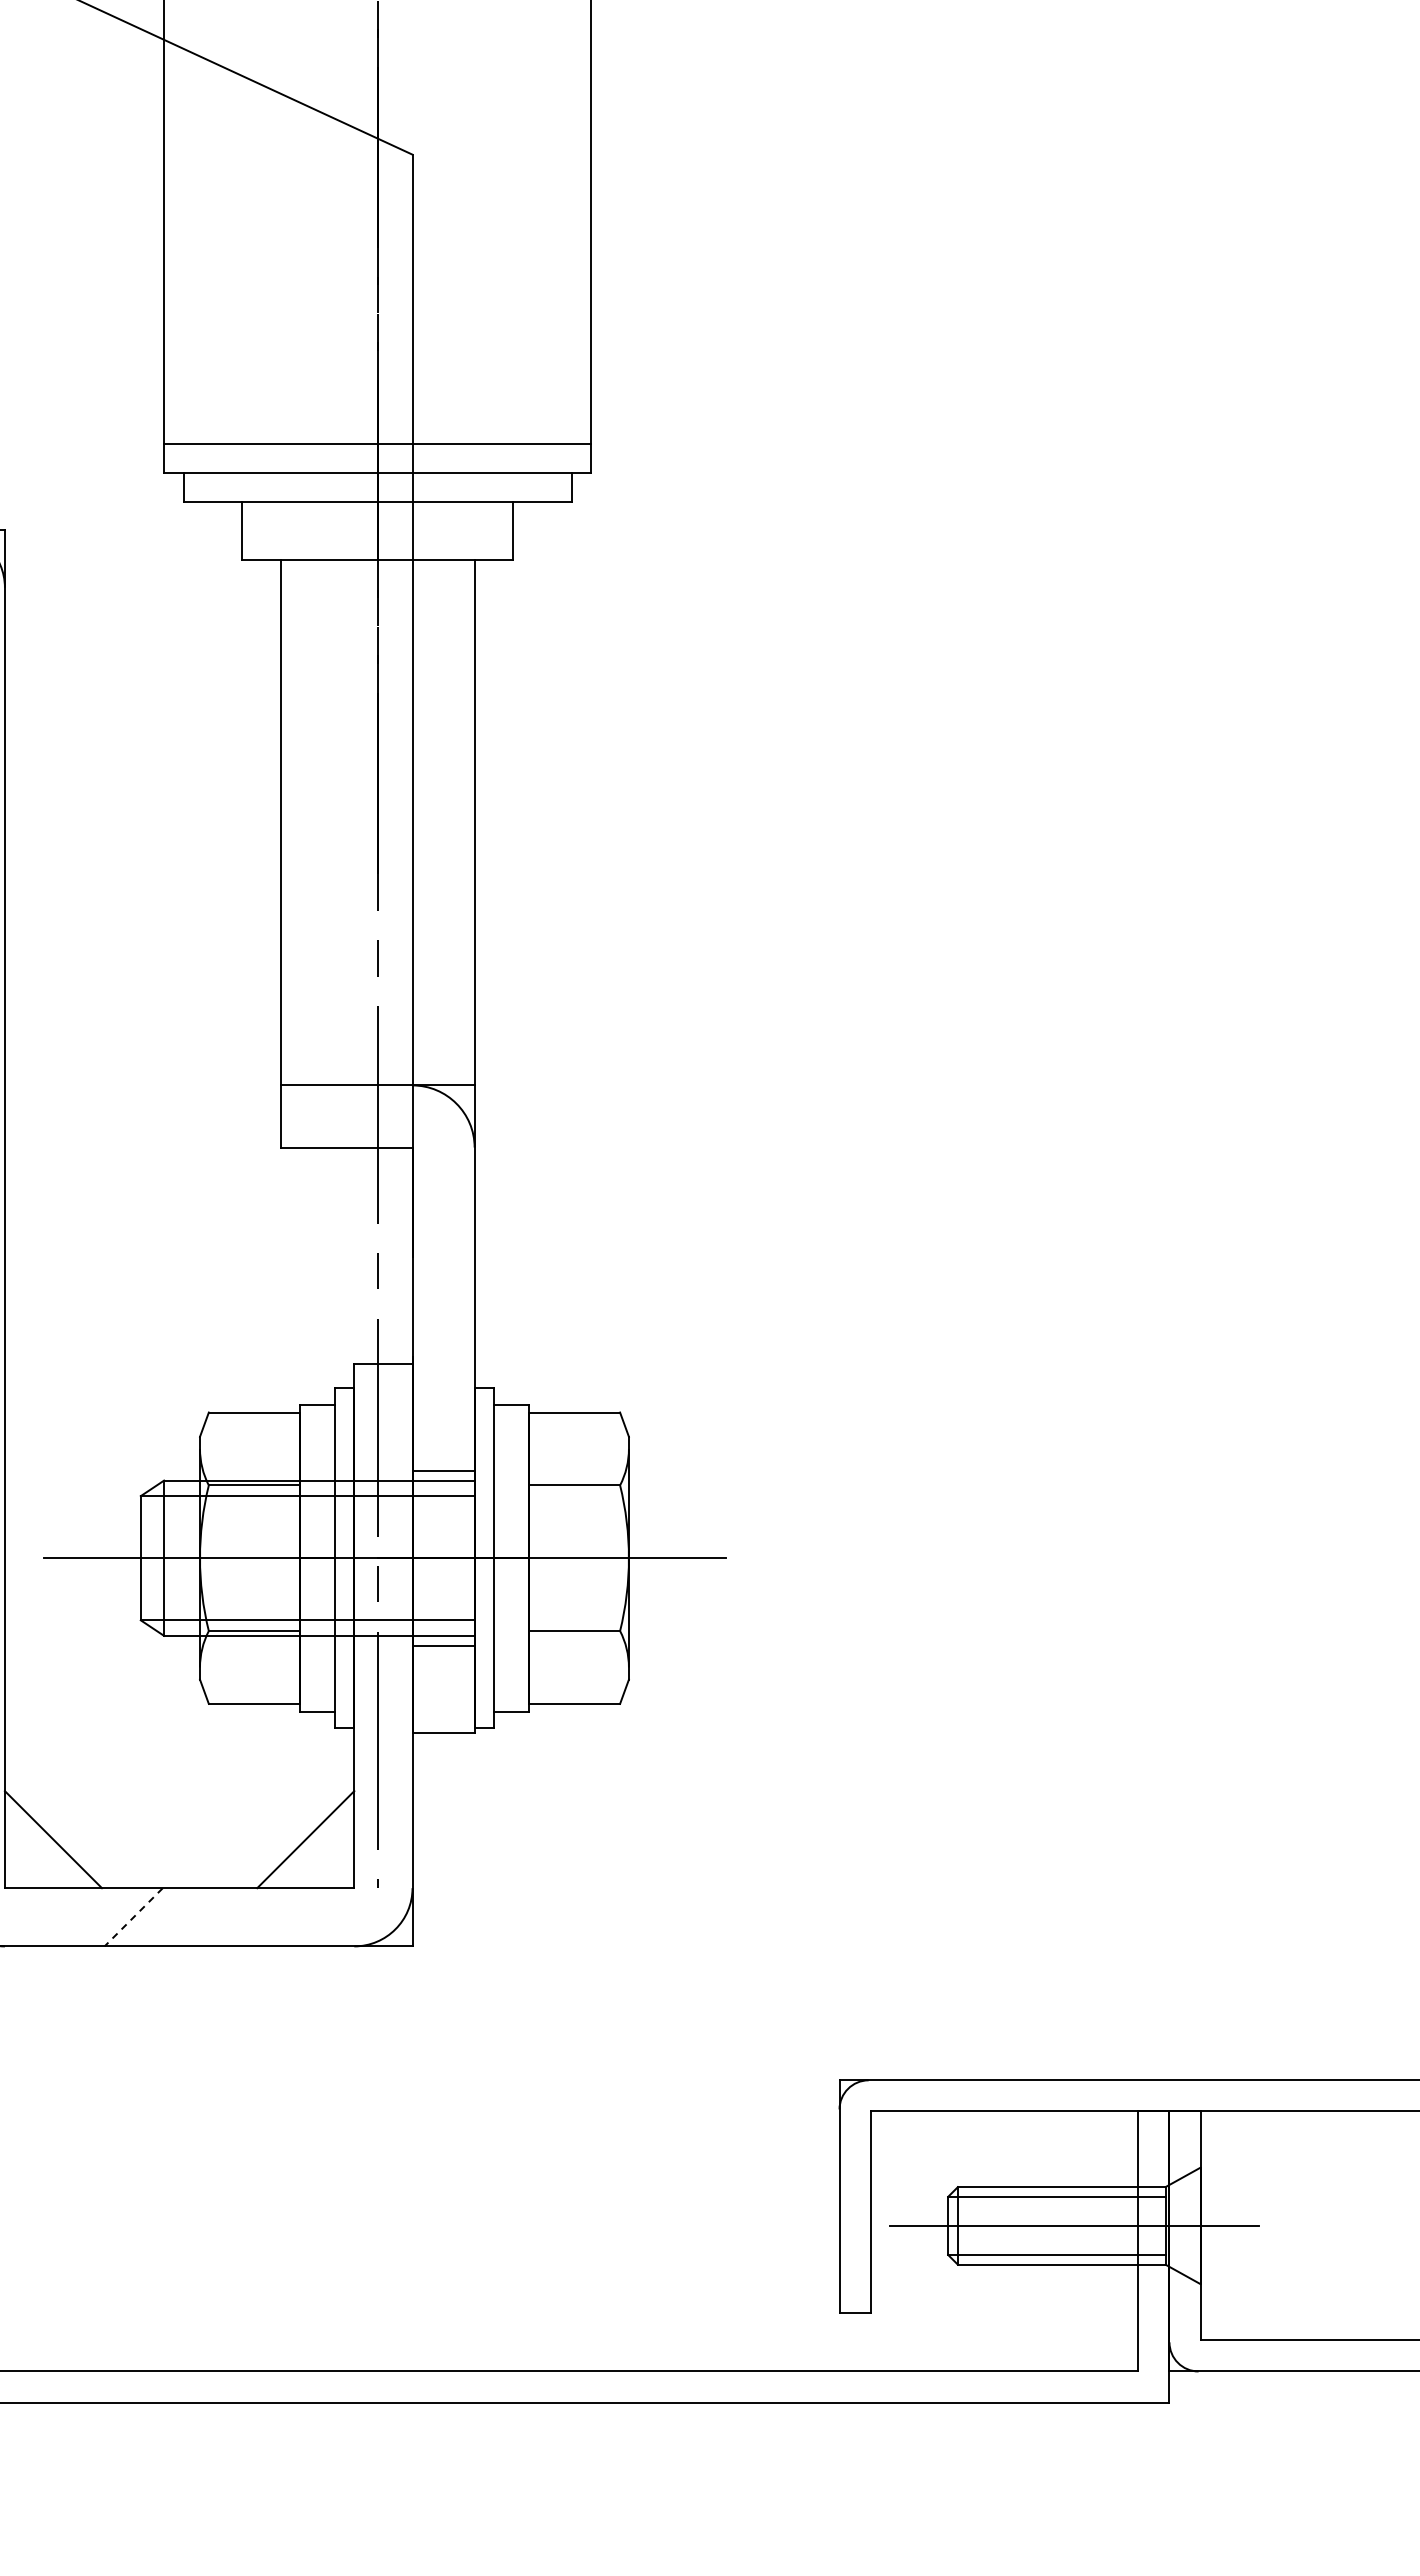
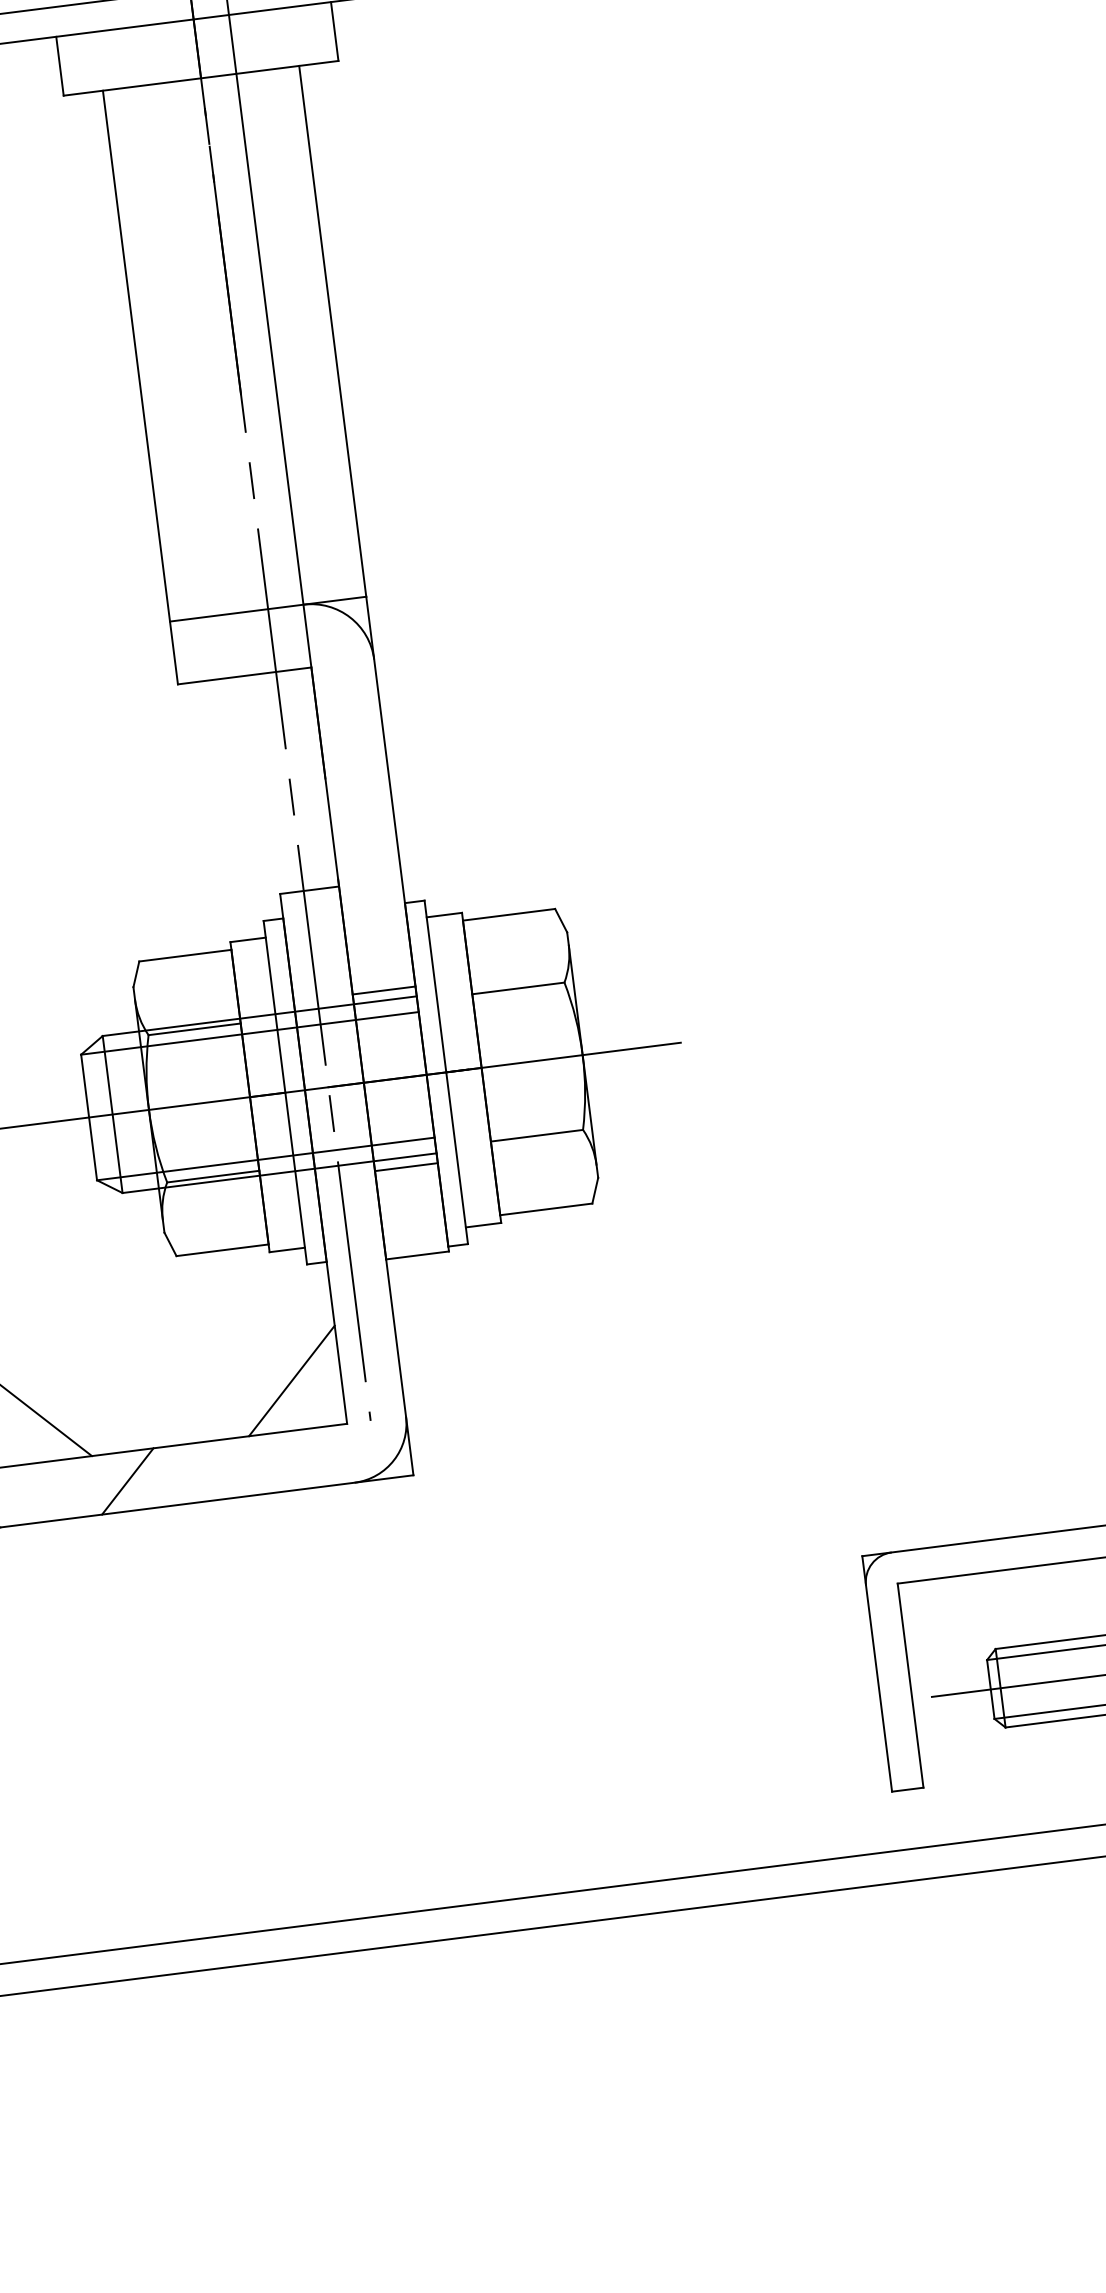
line: (133, 1917) -> (127, 1481), dashed -> solid

